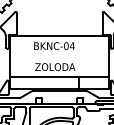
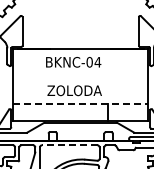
line: (60, 77) -> (81, 104), solid -> dashed
line: (51, 107) -> (69, 145), solid -> dashed

